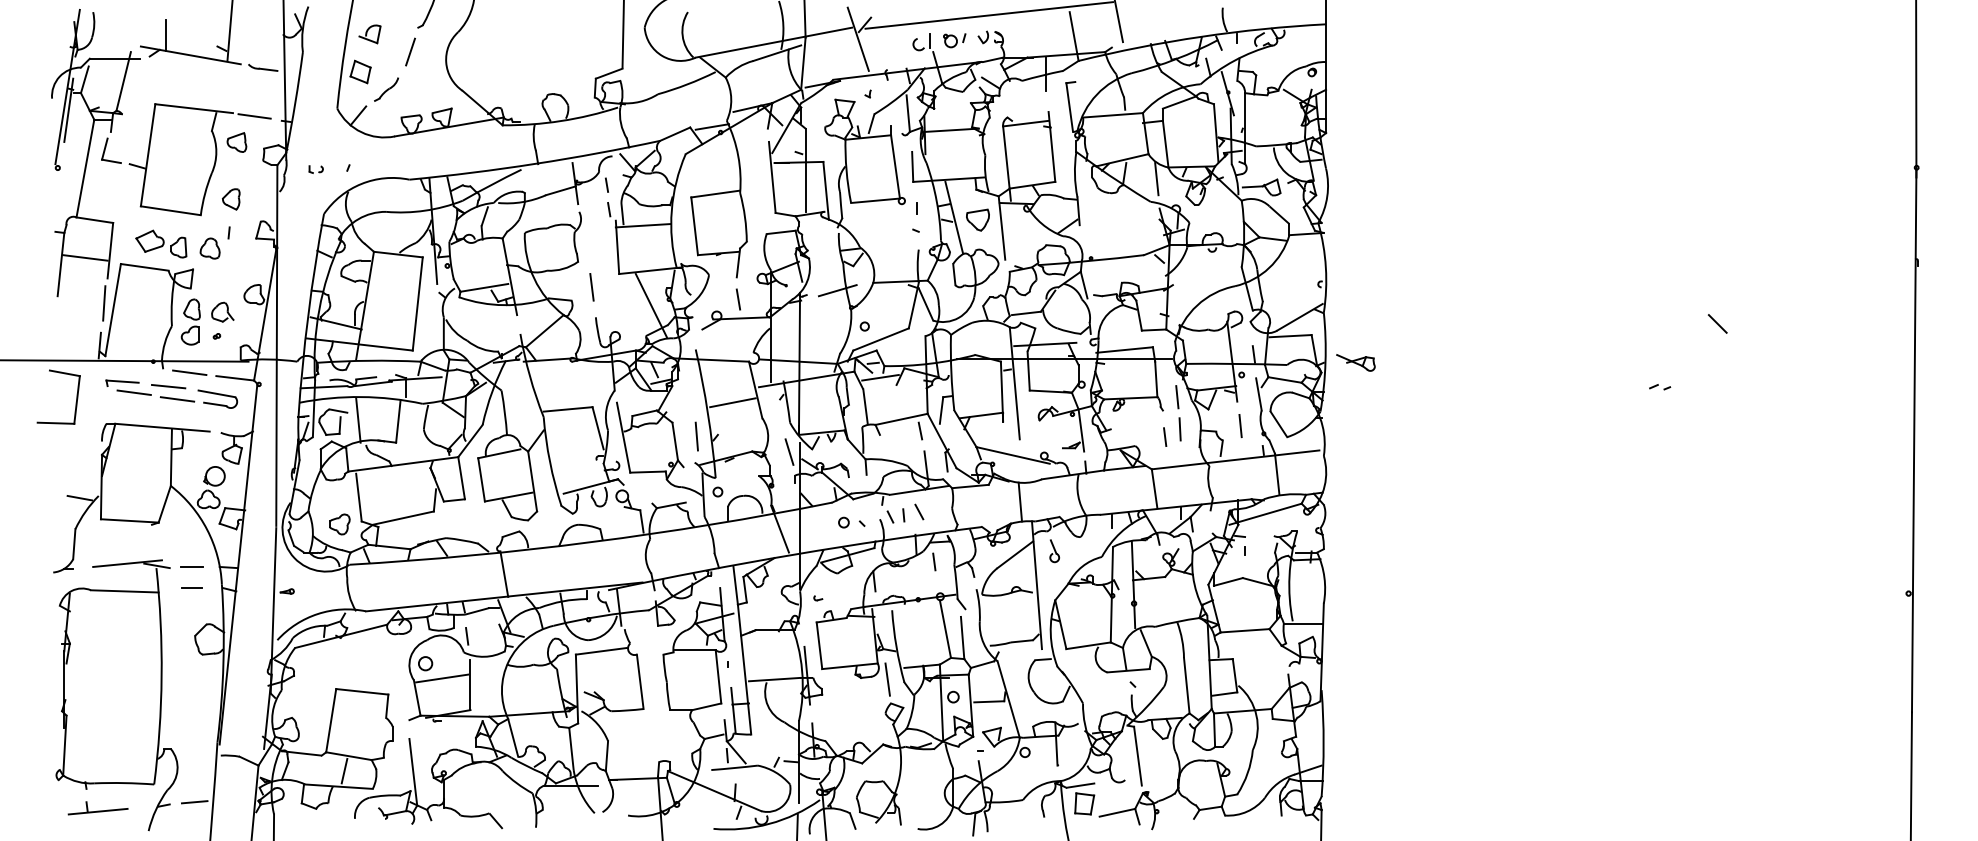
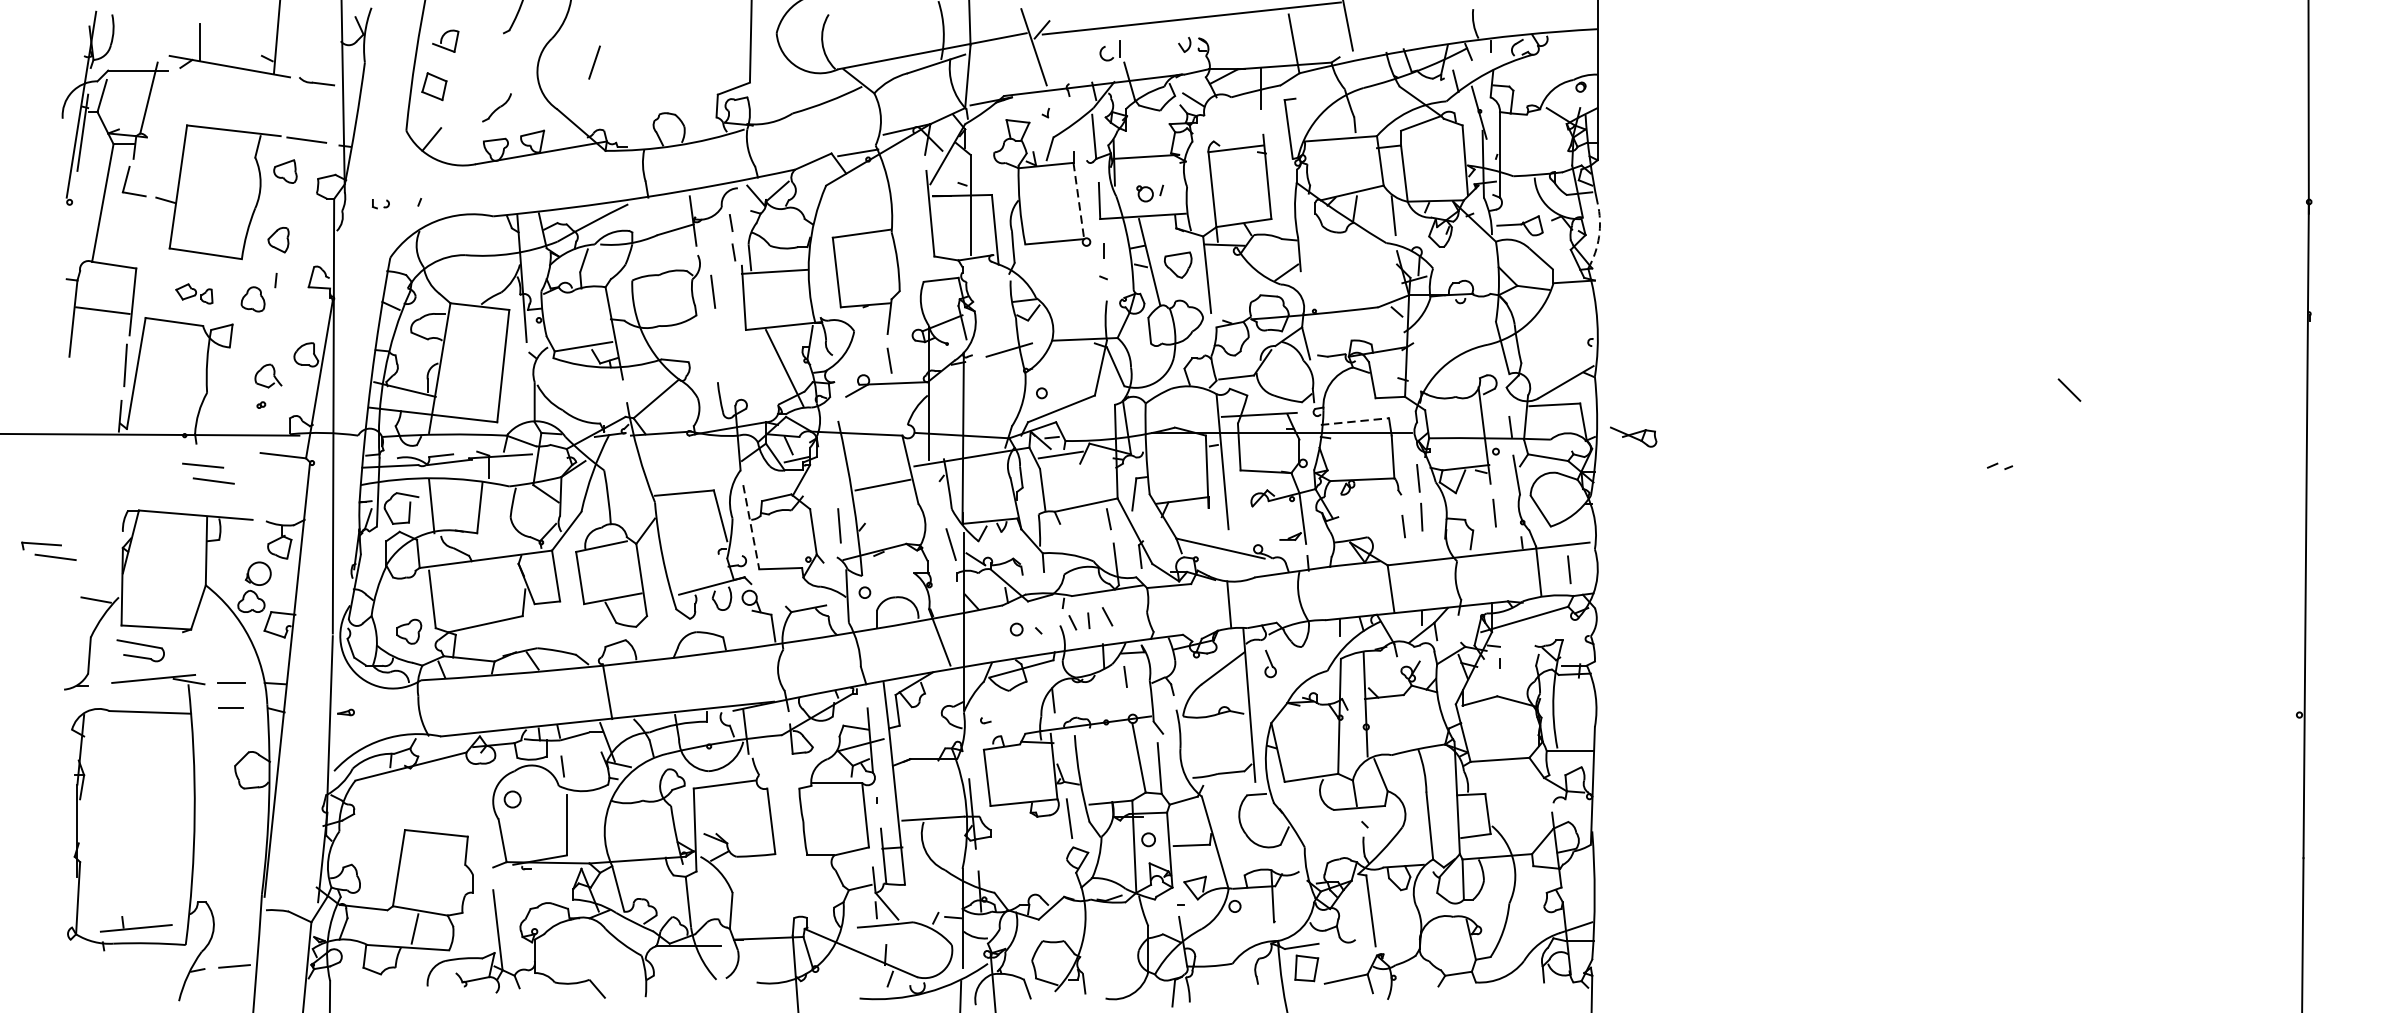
part: (954, 40) -> (1149, 193), moved
line: (410, 51) -> (594, 61), moved
part: (386, 89) -> (496, 107), moved
line: (895, 166) -> (1078, 200), solid -> dashed
arc: (1327, 196) -> (1599, 236), solid -> dashed
part: (161, 243) -> (194, 293), size x0.6
line: (591, 287) -> (712, 292), moved
part: (190, 321) -> (229, 387), removed
line: (1125, 349) -> (1355, 420), solid -> dashed
line: (189, 372) -> (228, 448), removed
part: (128, 387) -> (48, 551), moved
part: (76, 396) -> (92, 477), removed
part: (217, 398) -> (140, 649), moved
line: (623, 437) -> (751, 526), solid -> dashed
line: (1302, 473) -> (1569, 570), added
line: (442, 678) -> (533, 817), removed
part: (97, 808) -> (135, 924), moved

